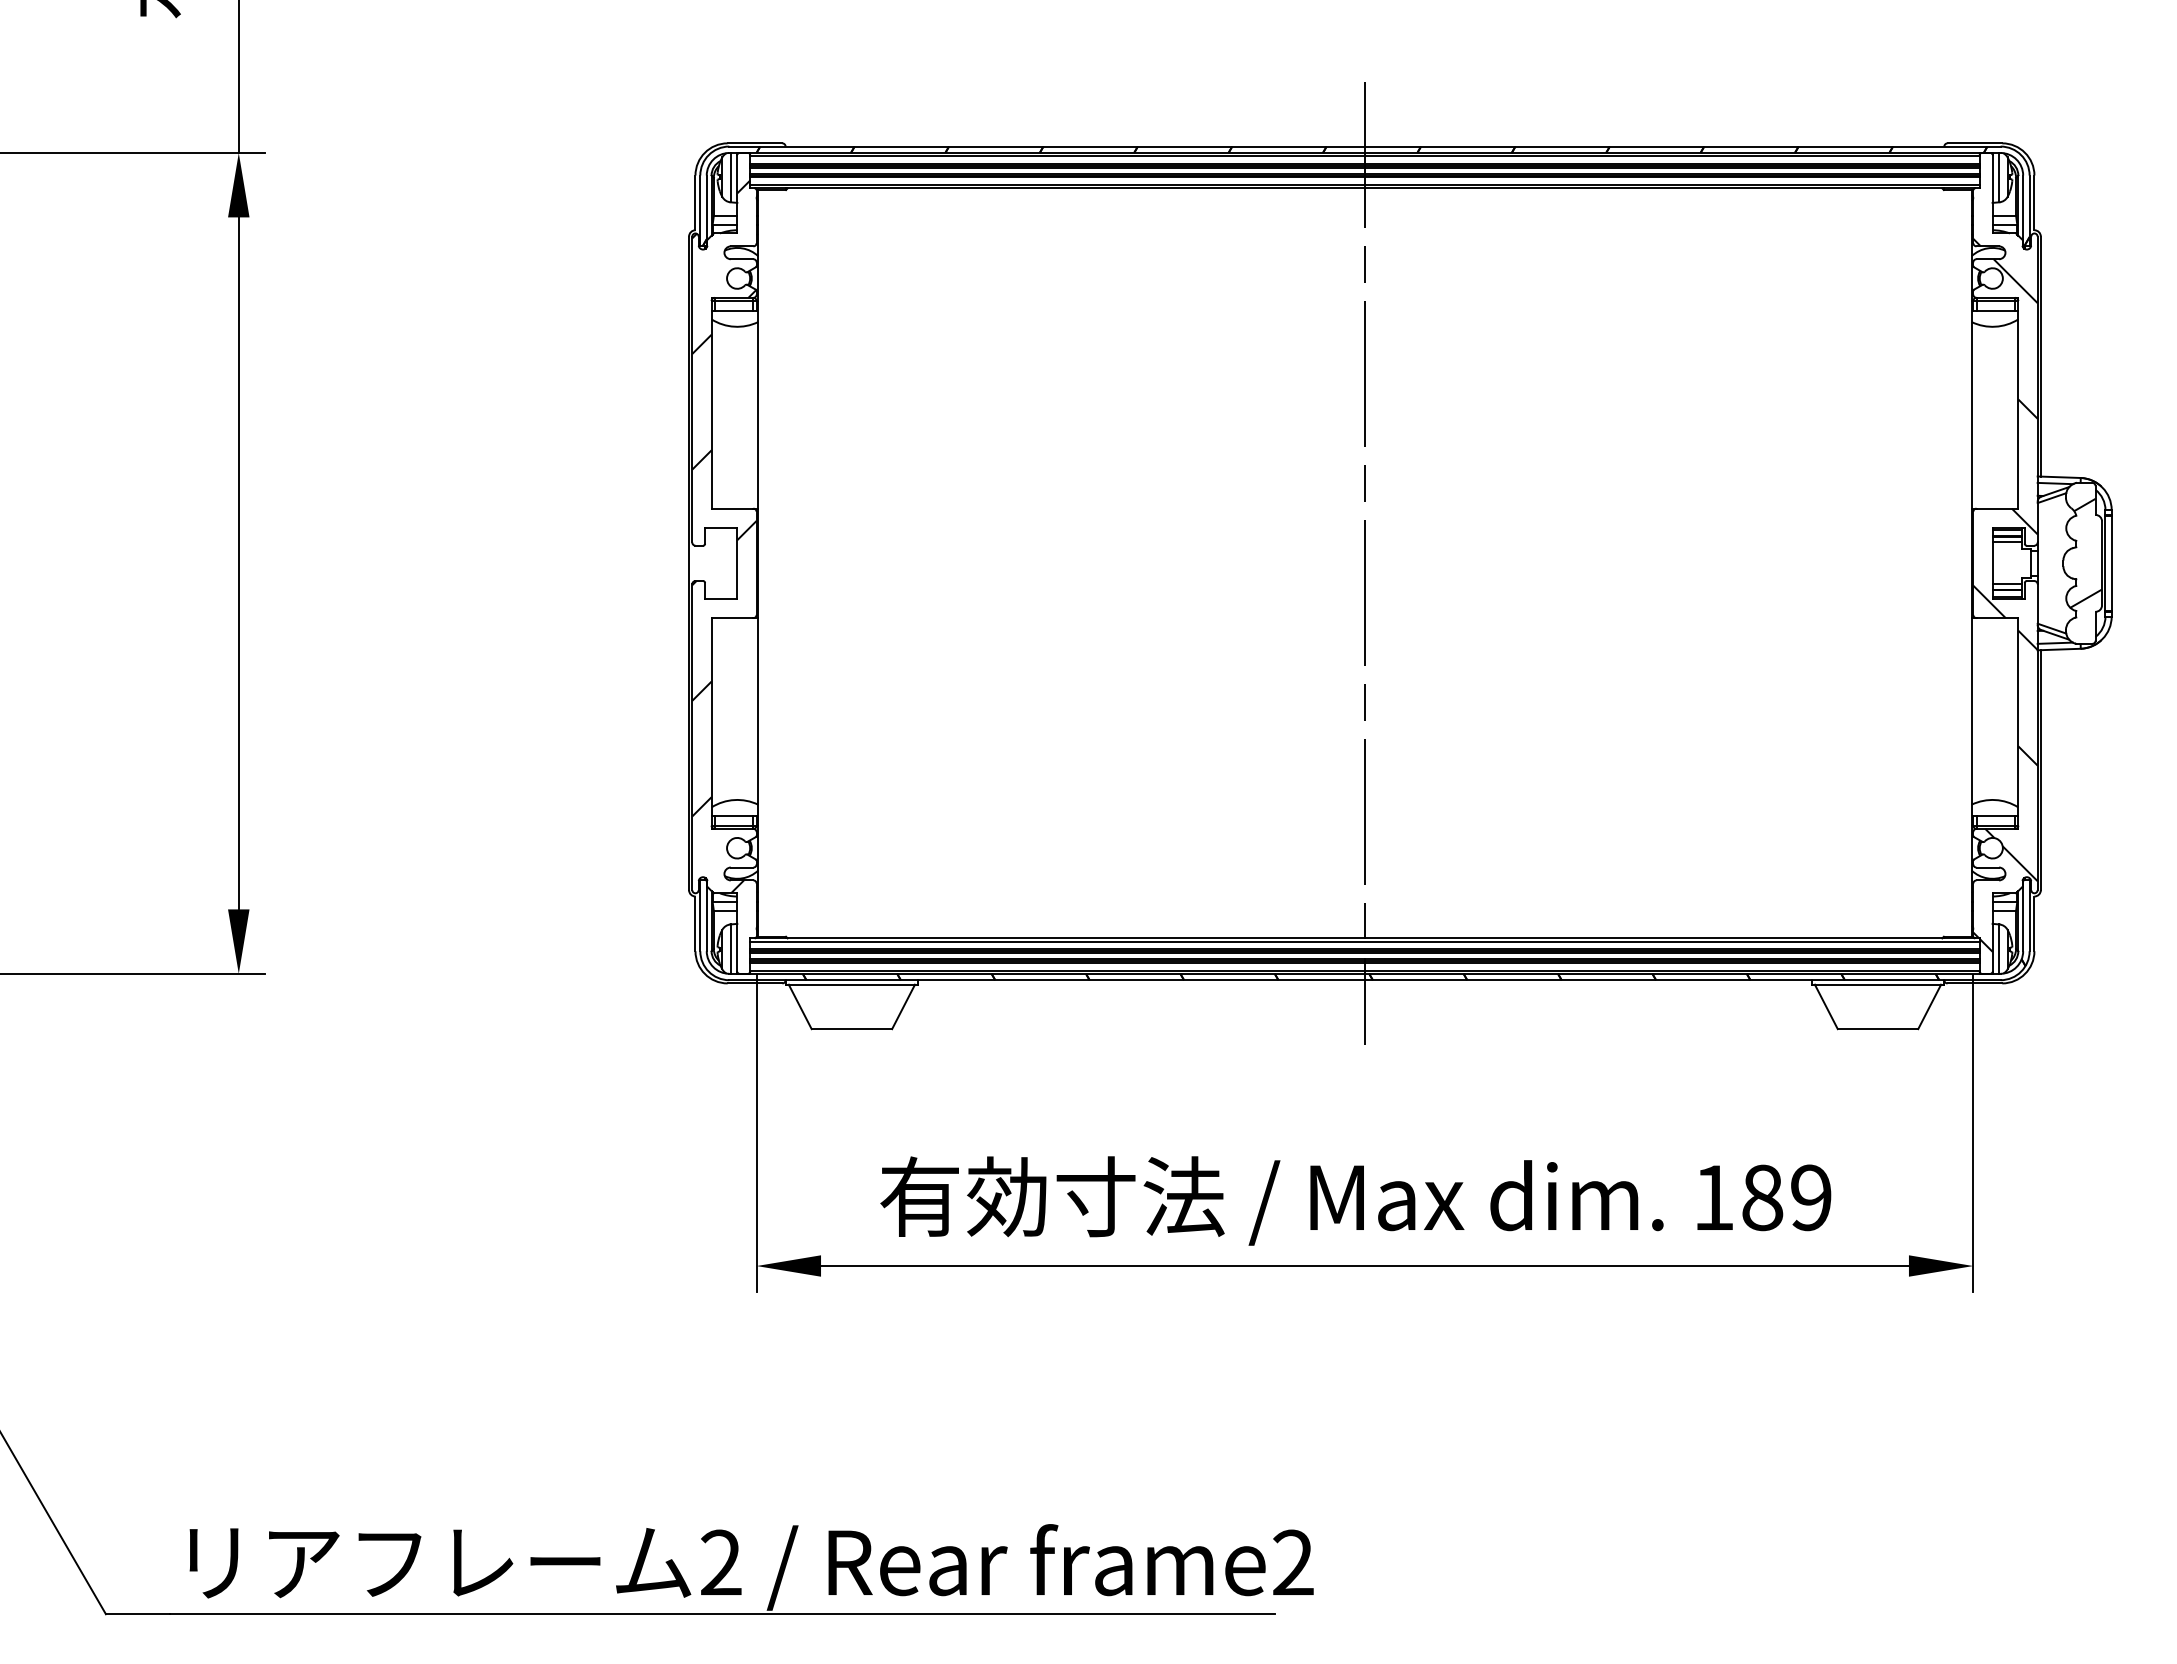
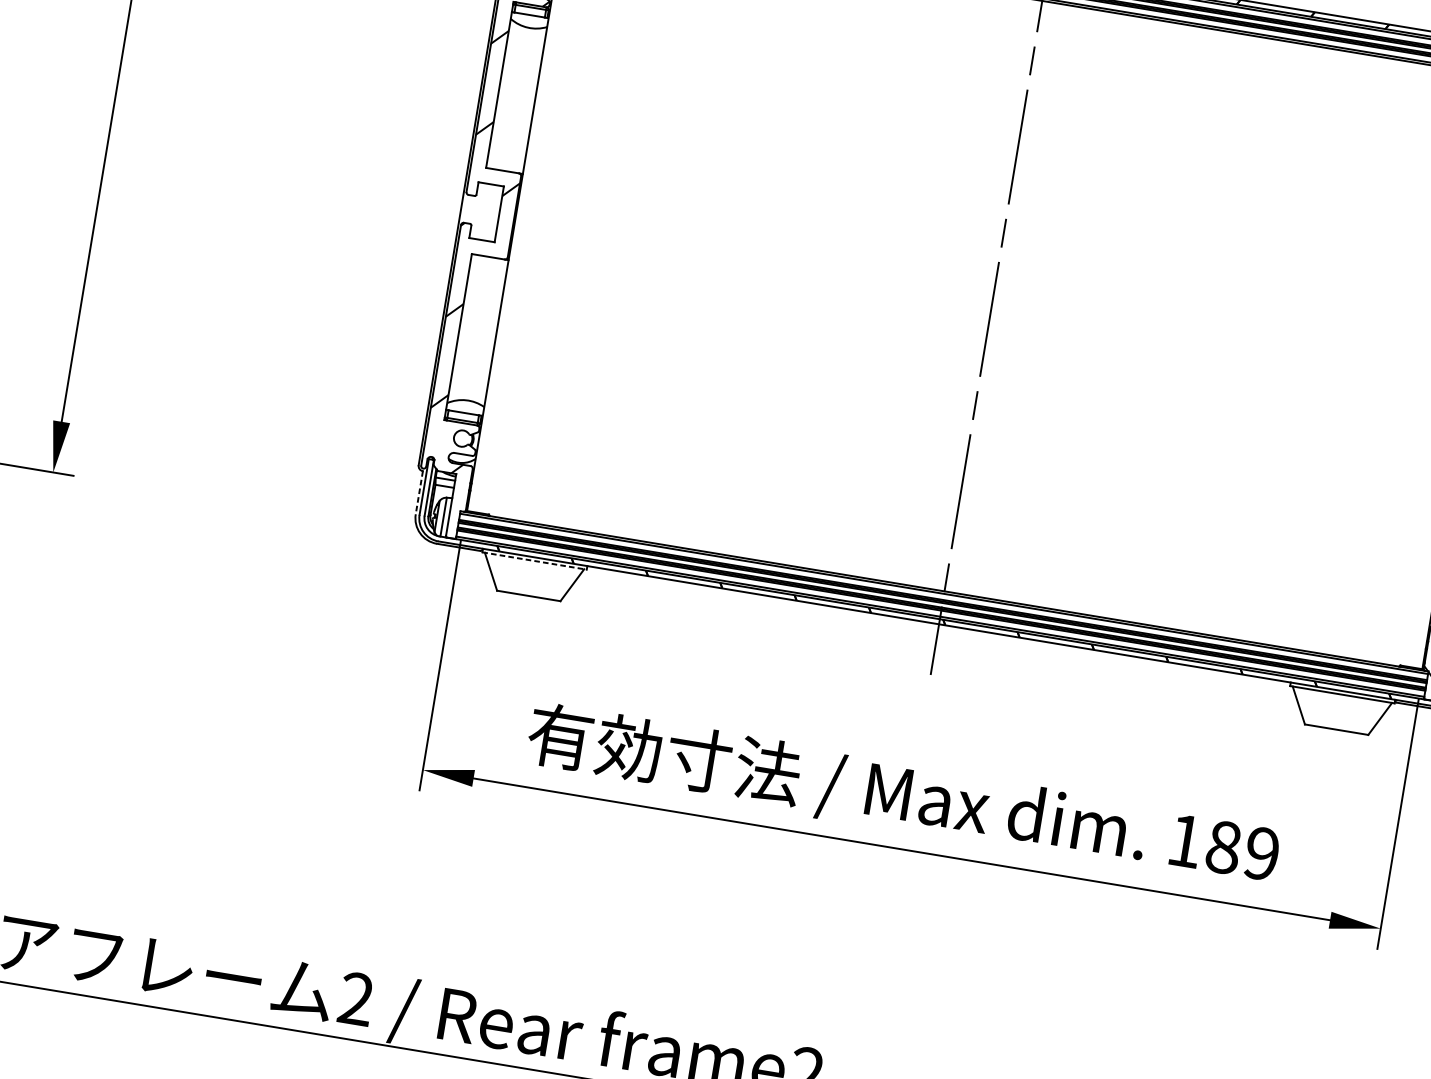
line: (695, 924) -> (419, 493), solid -> dashed
line: (852, 984) -> (535, 560), solid -> dashed

